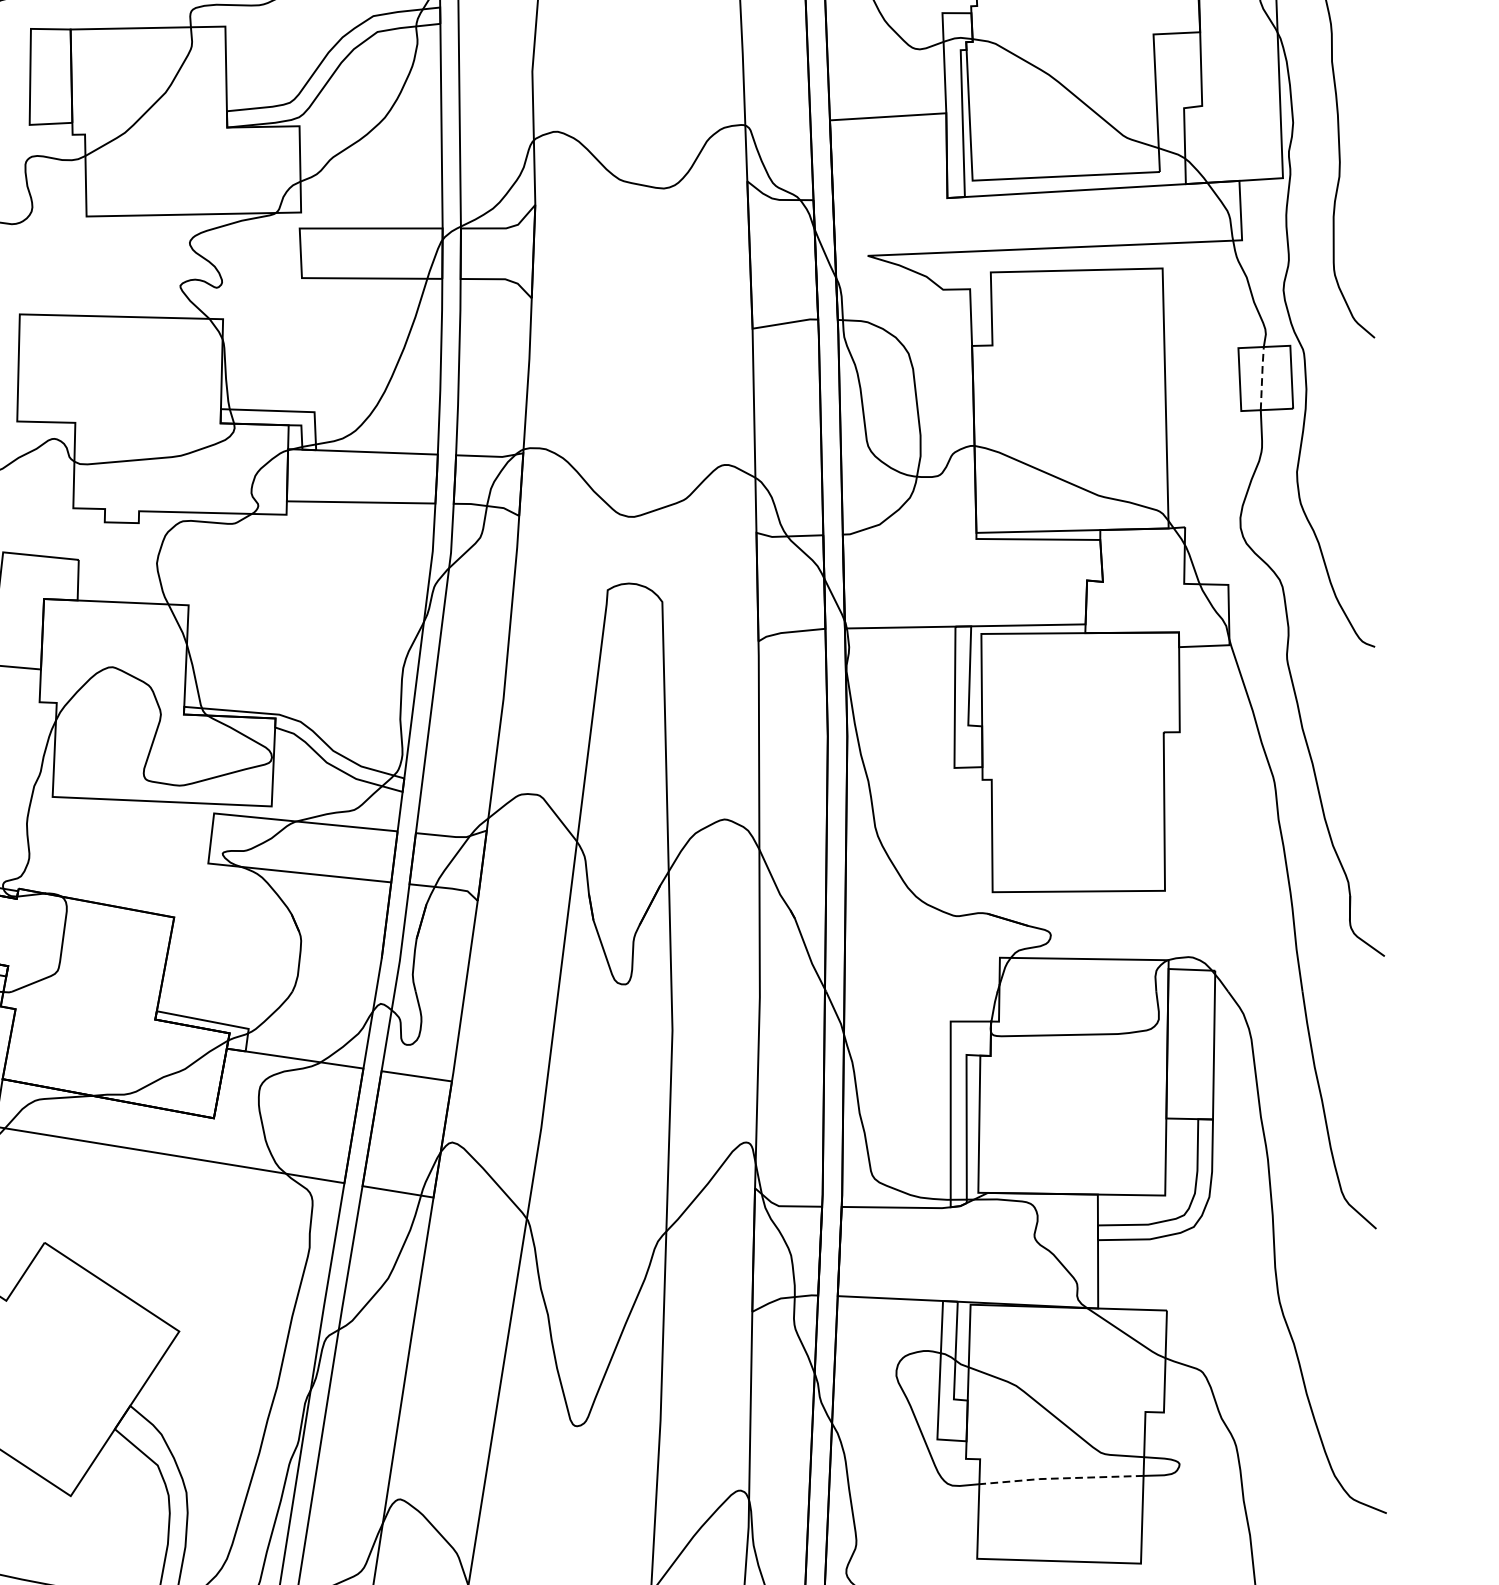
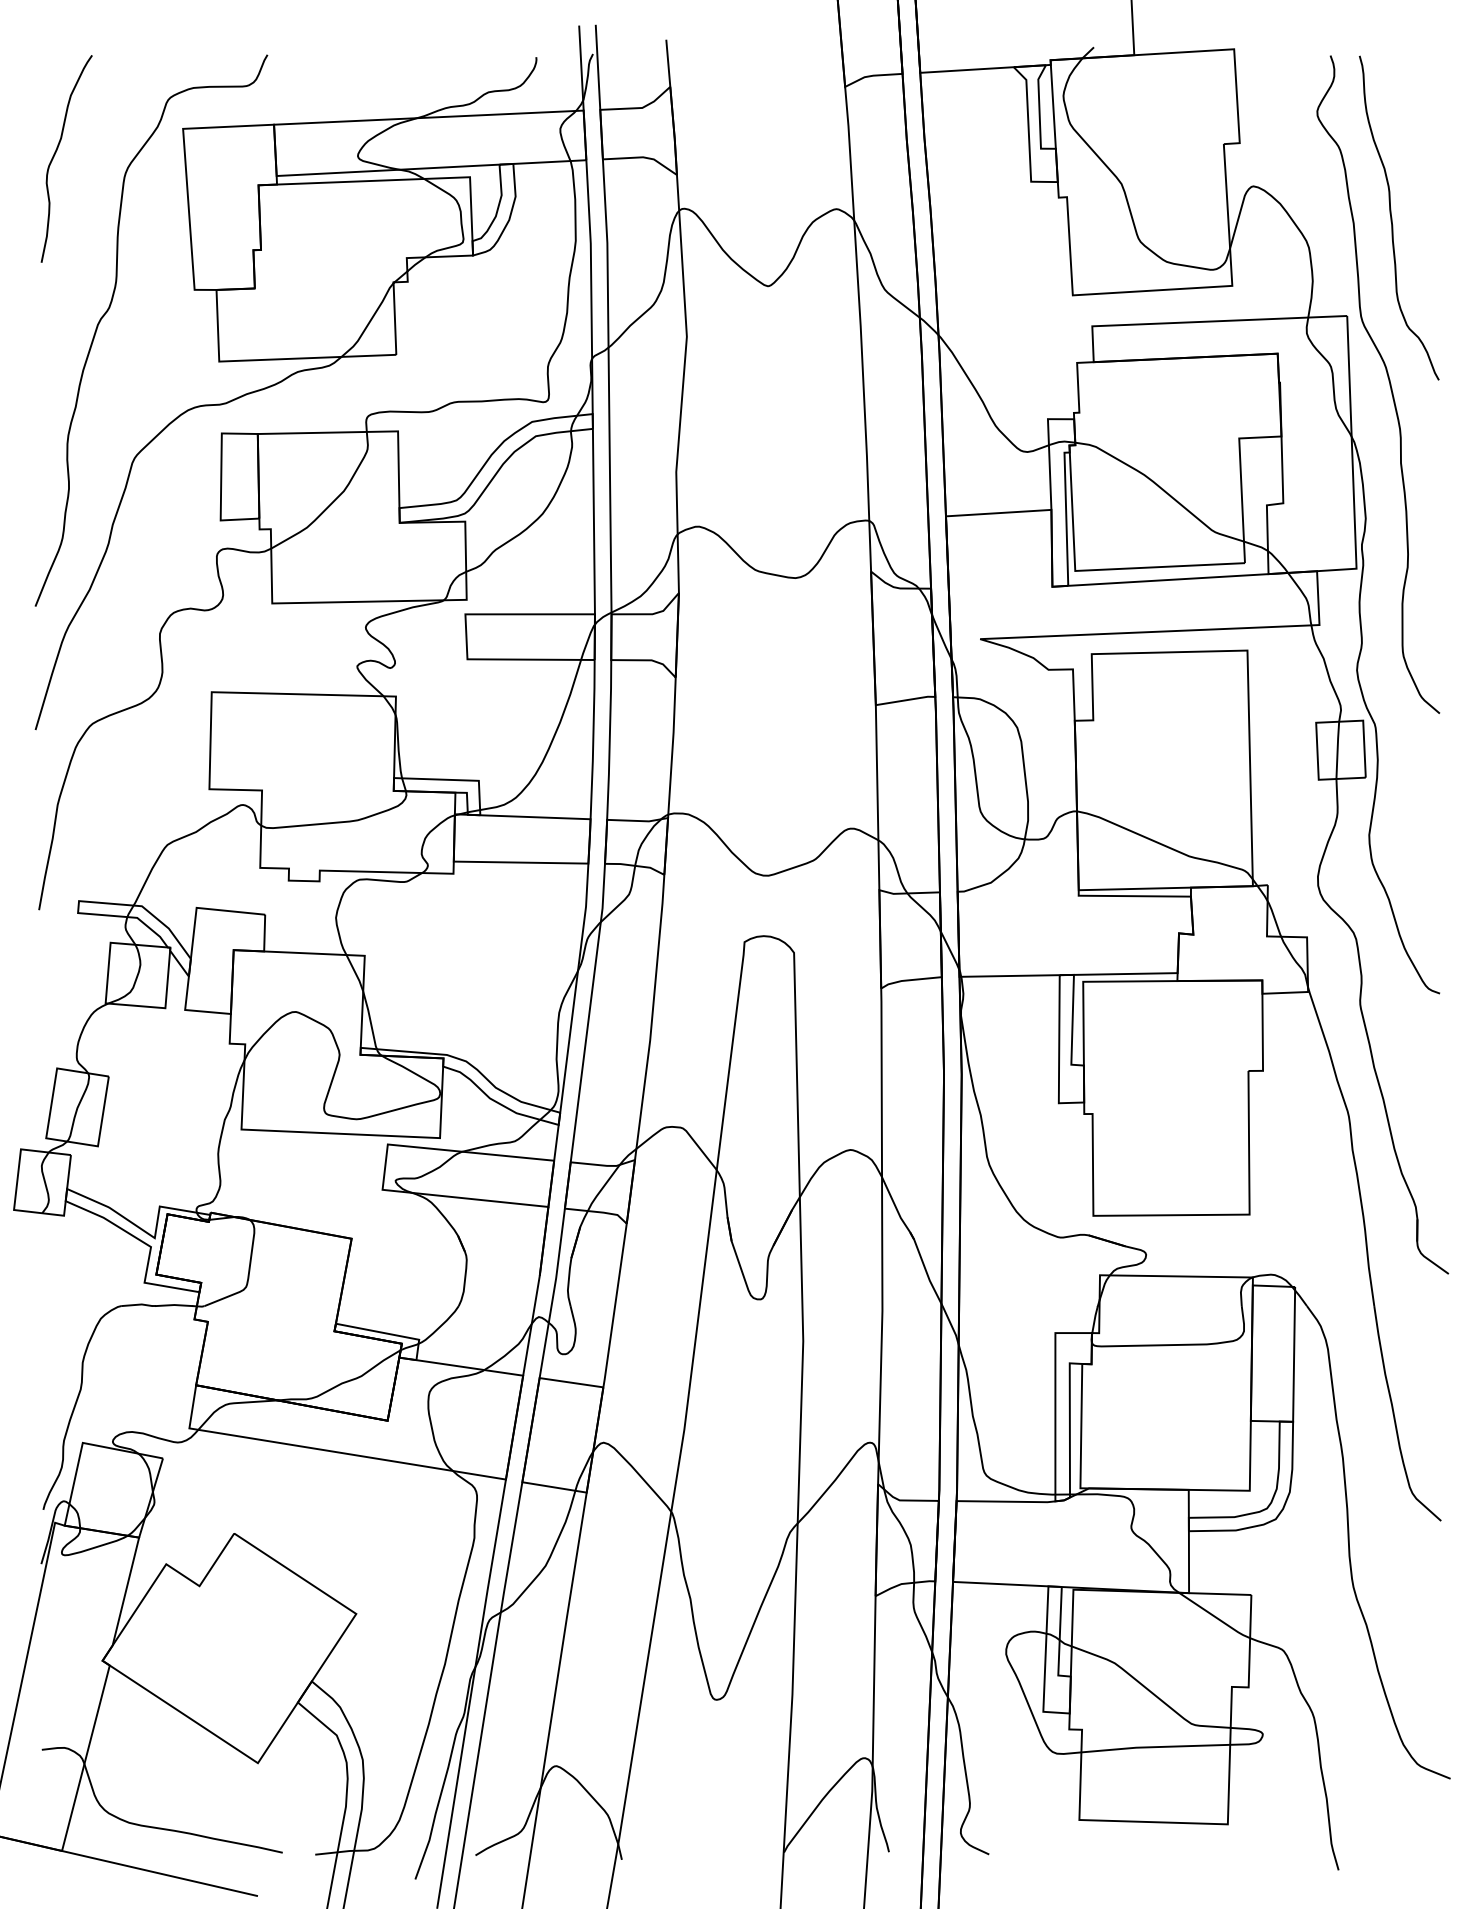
line: (1261, 377) -> (1337, 749), dashed -> solid
line: (1060, 1478) -> (1154, 1747), dashed -> solid

